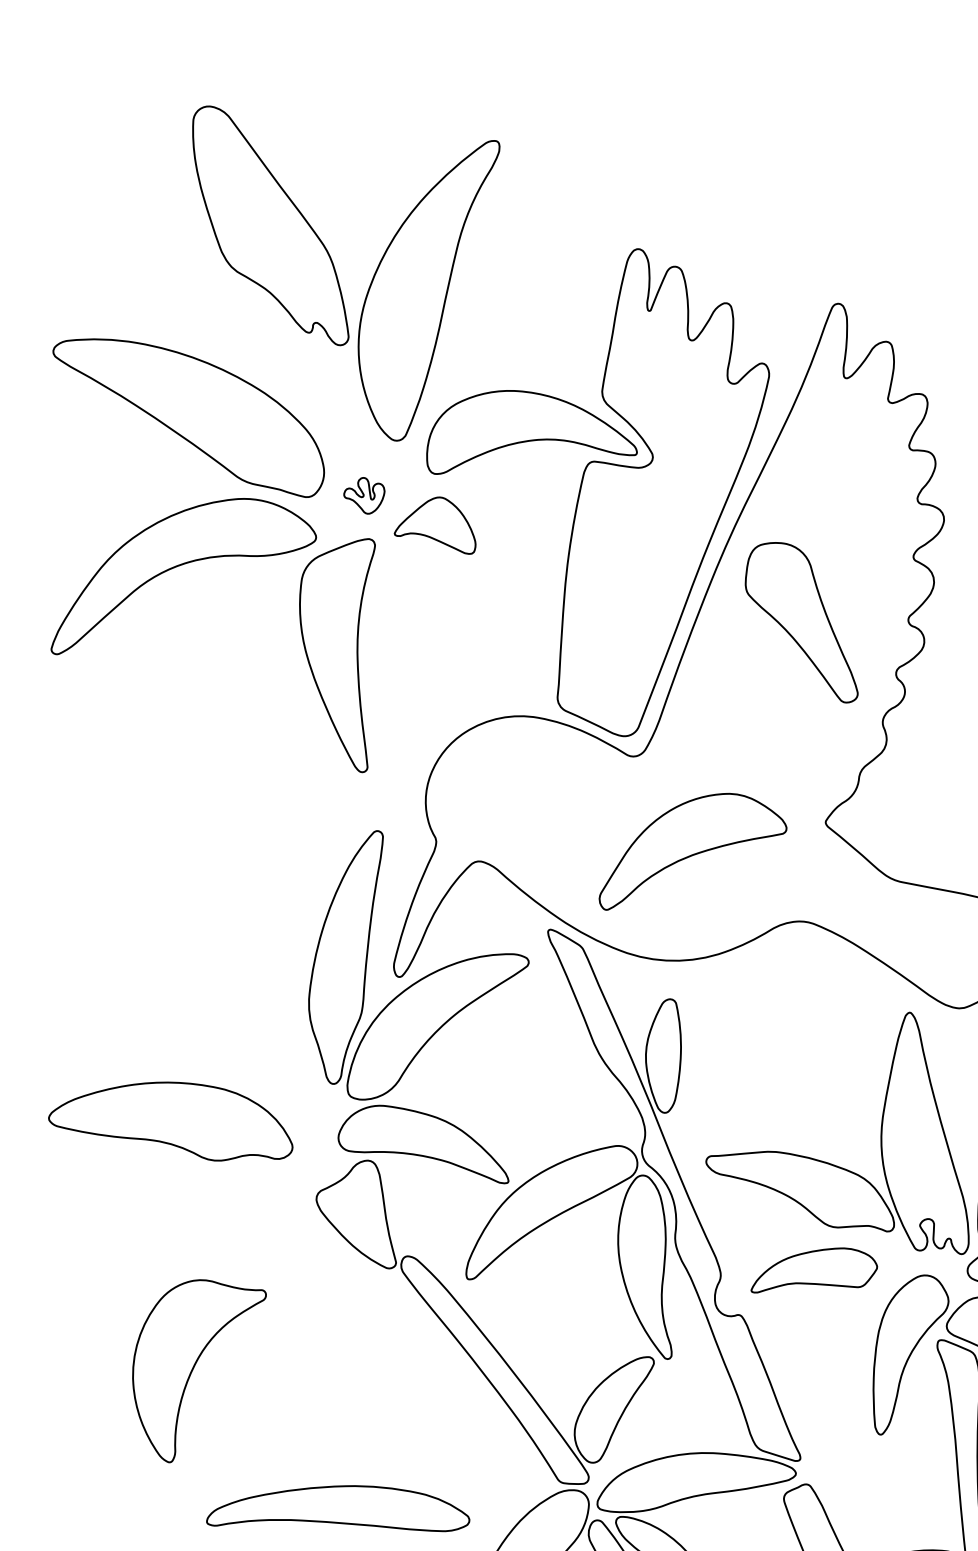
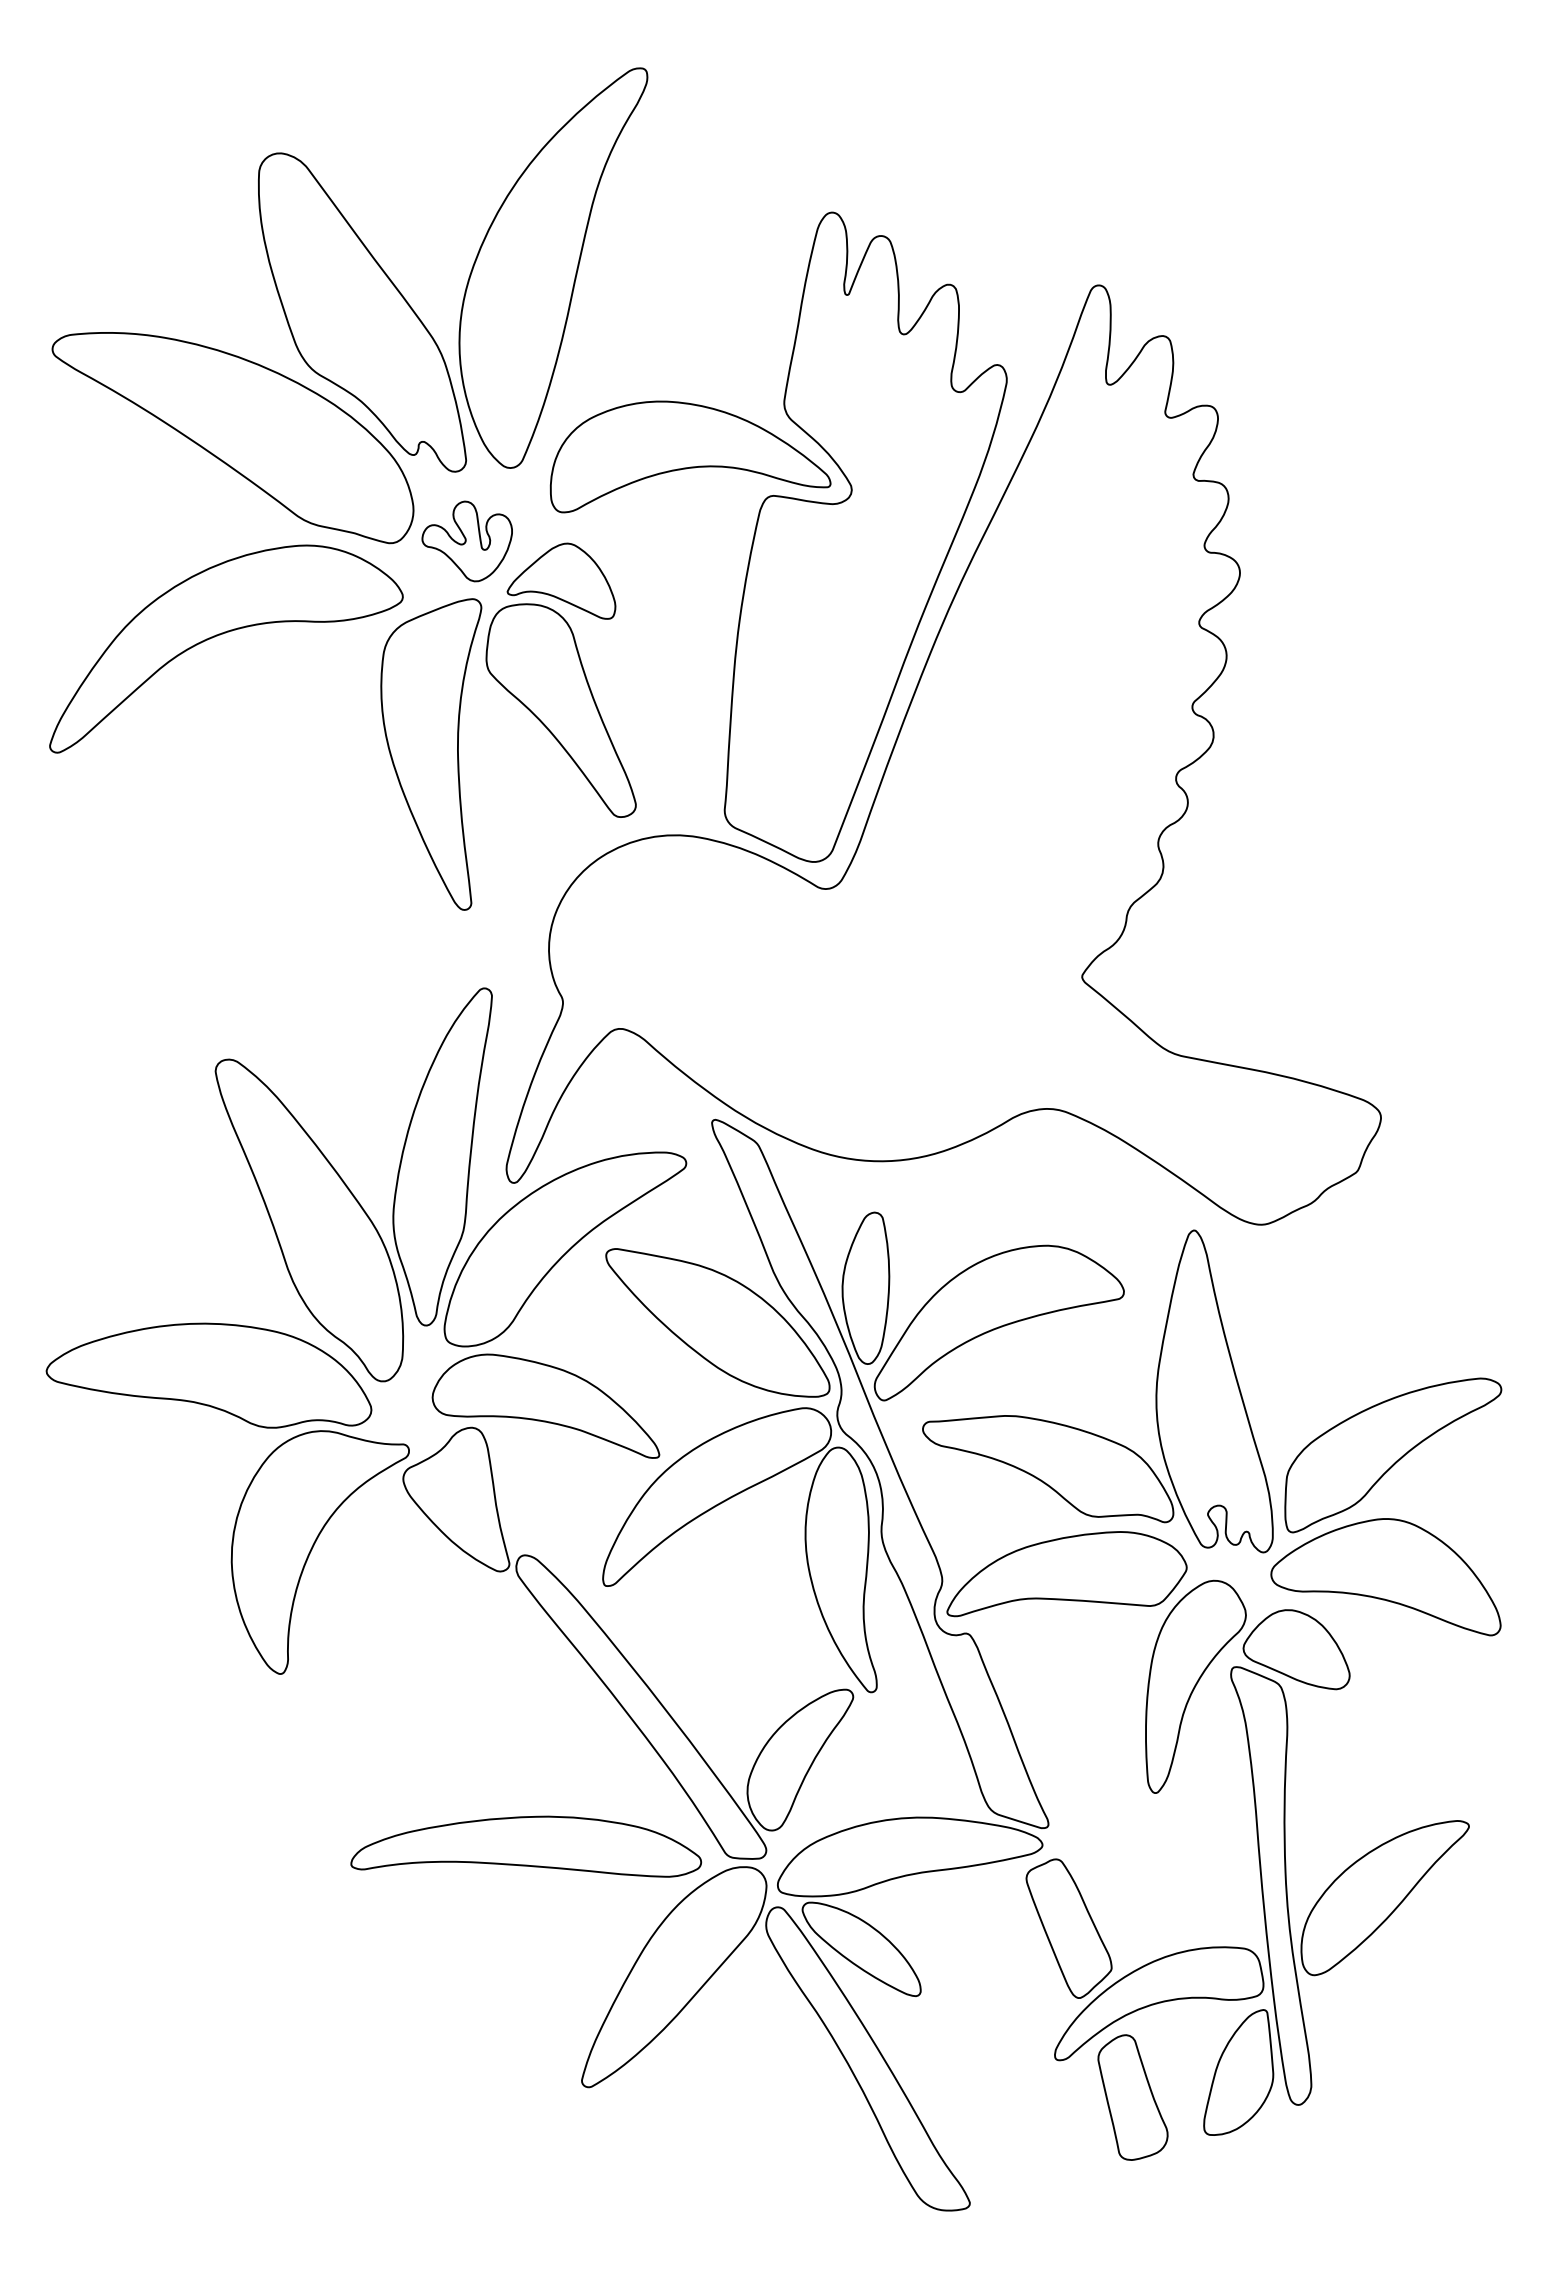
part: (270, 225) -> (362, 312), moved
part: (363, 495) -> (466, 541), size x1.67
part: (801, 622) -> (560, 710), moved
part: (692, 851) -> (998, 1322), moved
part: (246, 1005) -> (309, 1220), added
part: (552, 1081) -> (717, 1322), added
part: (813, 1270) -> (1066, 1574), size x1.43
part: (193, 1368) -> (312, 1549), moved
part: (338, 1508) -> (526, 1846), moved

